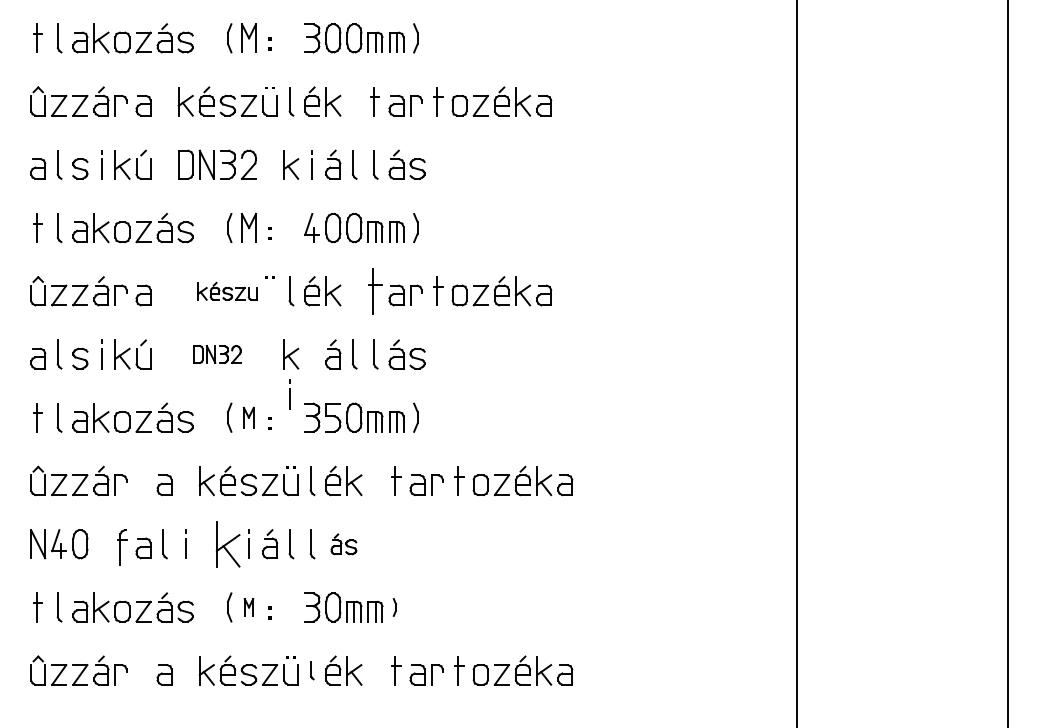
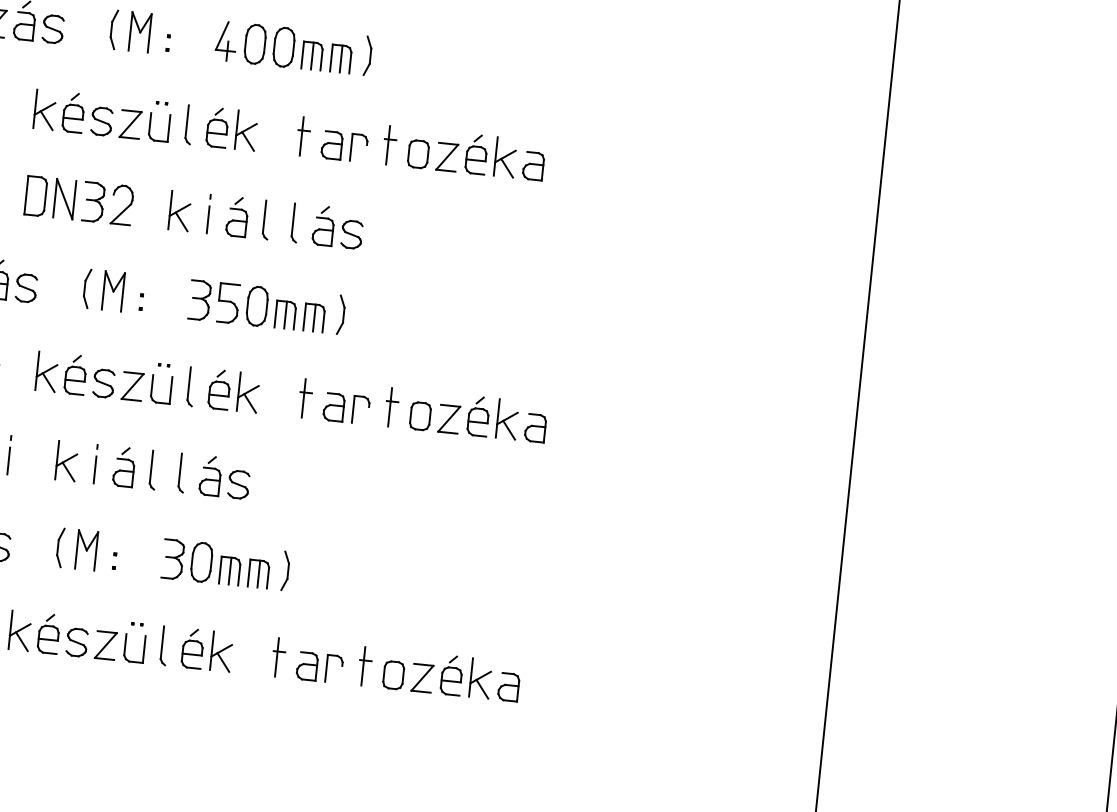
part: (374, 290) -> (302, 135), size x0.62
part: (227, 291) -> (101, 116), size x1.67
part: (217, 354) -> (79, 200), size x1.67
line: (289, 394) -> (207, 213), moved
part: (248, 417) -> (112, 291), size x1.43
part: (227, 544) -> (66, 461), size x0.62
part: (343, 544) -> (224, 477), size x1.43
part: (248, 607) -> (85, 550), size x1.67
part: (394, 607) -> (285, 571), size x1.67
part: (312, 670) -> (164, 645), size x1.67

